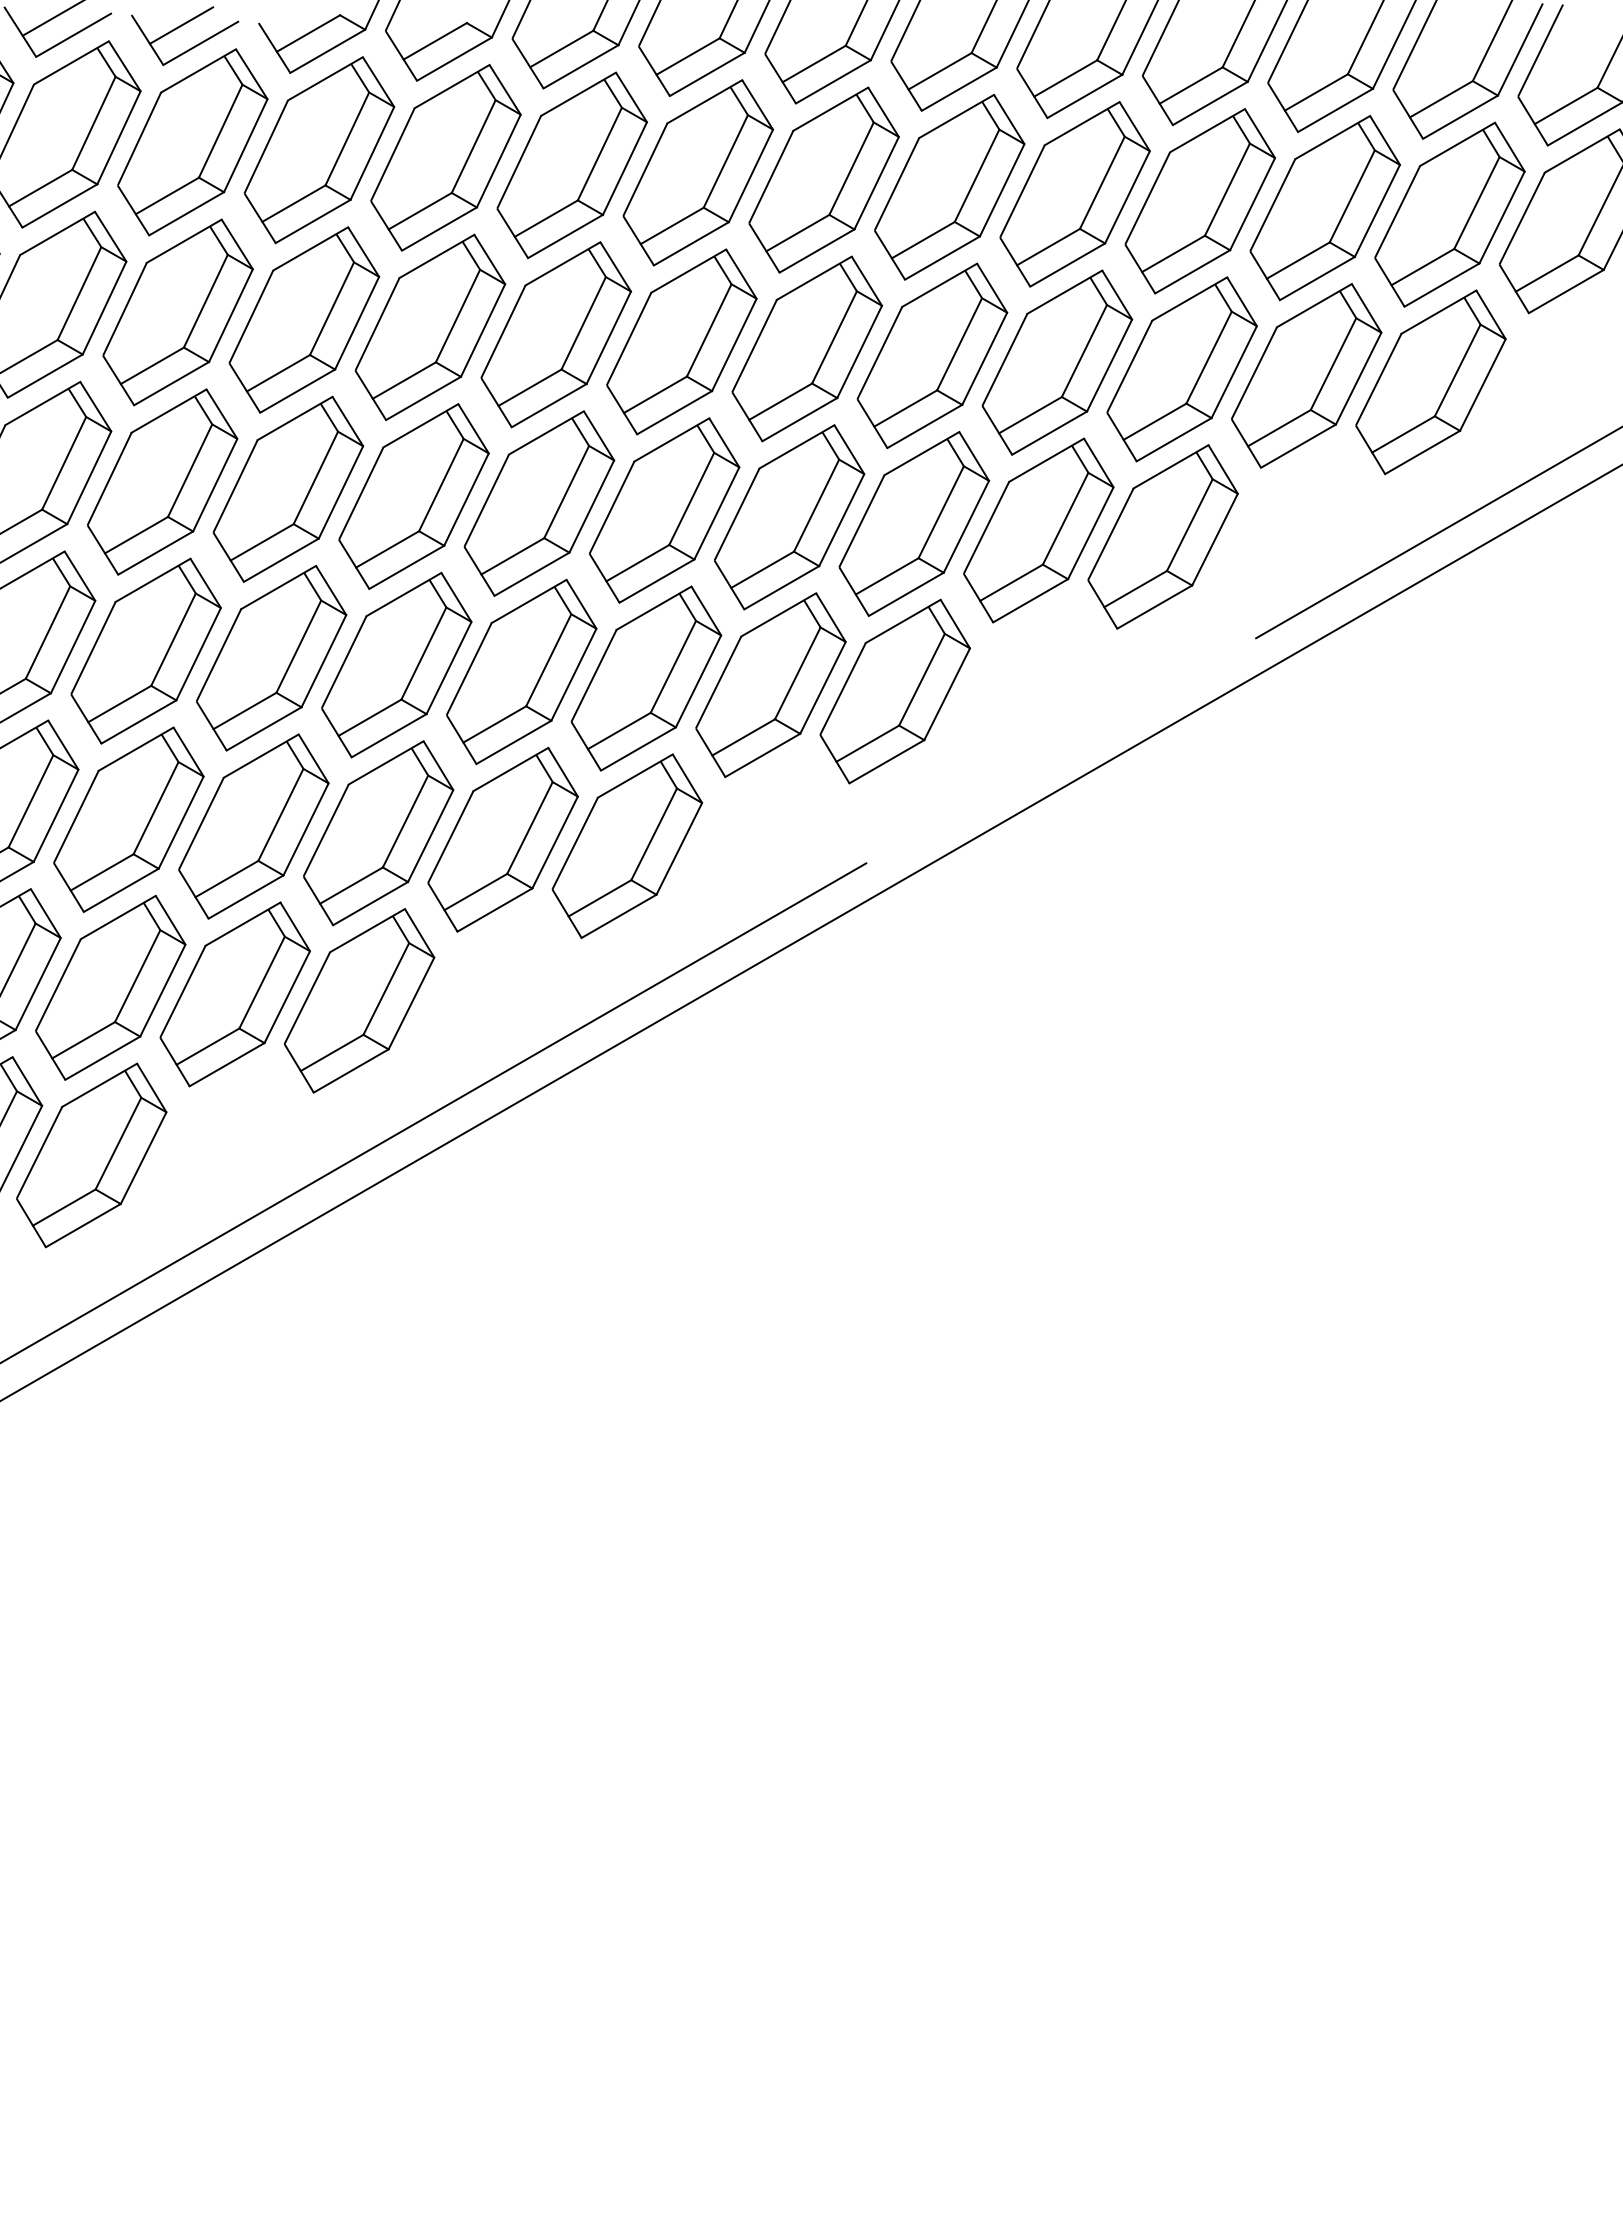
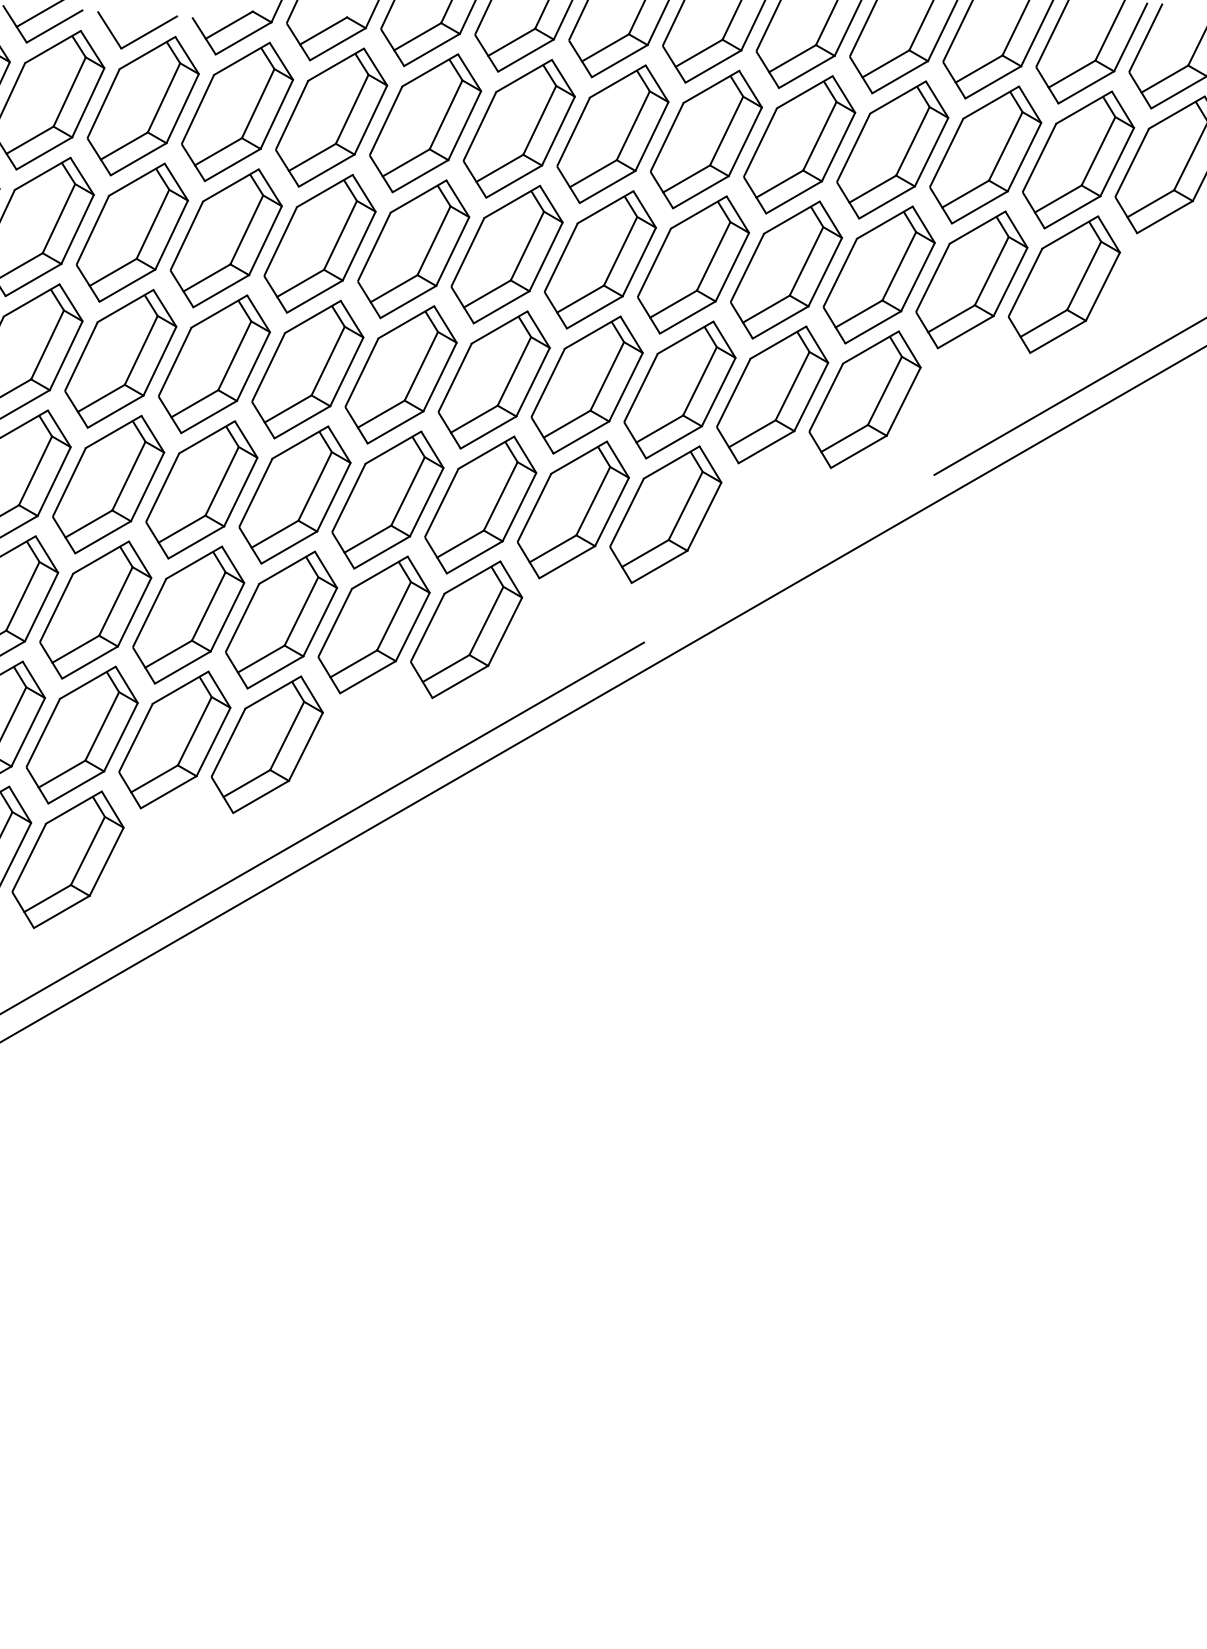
line: (181, 25) -> (134, 19), removed

